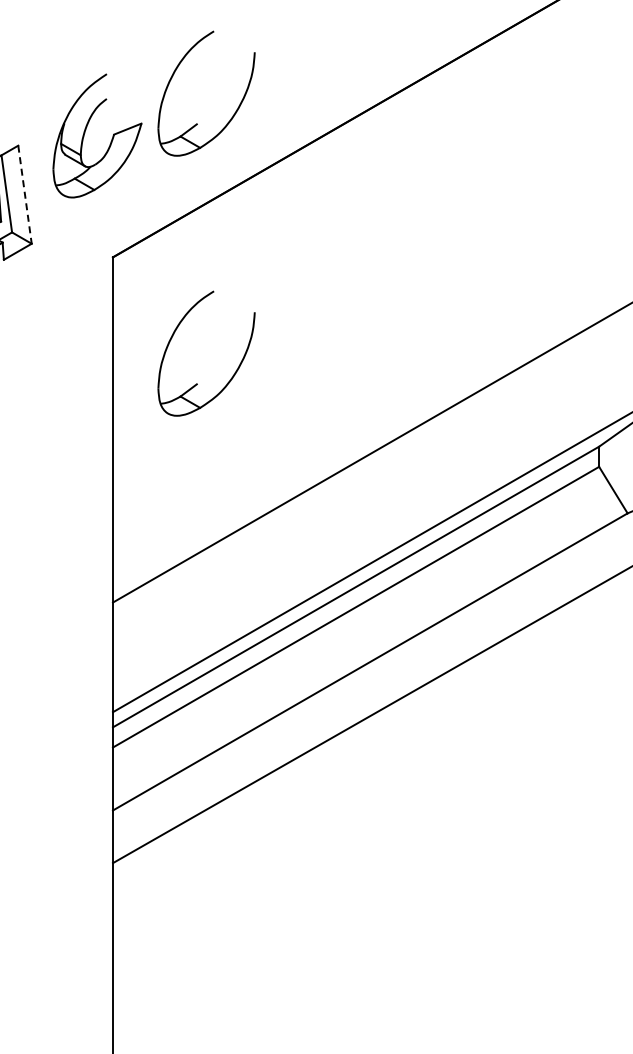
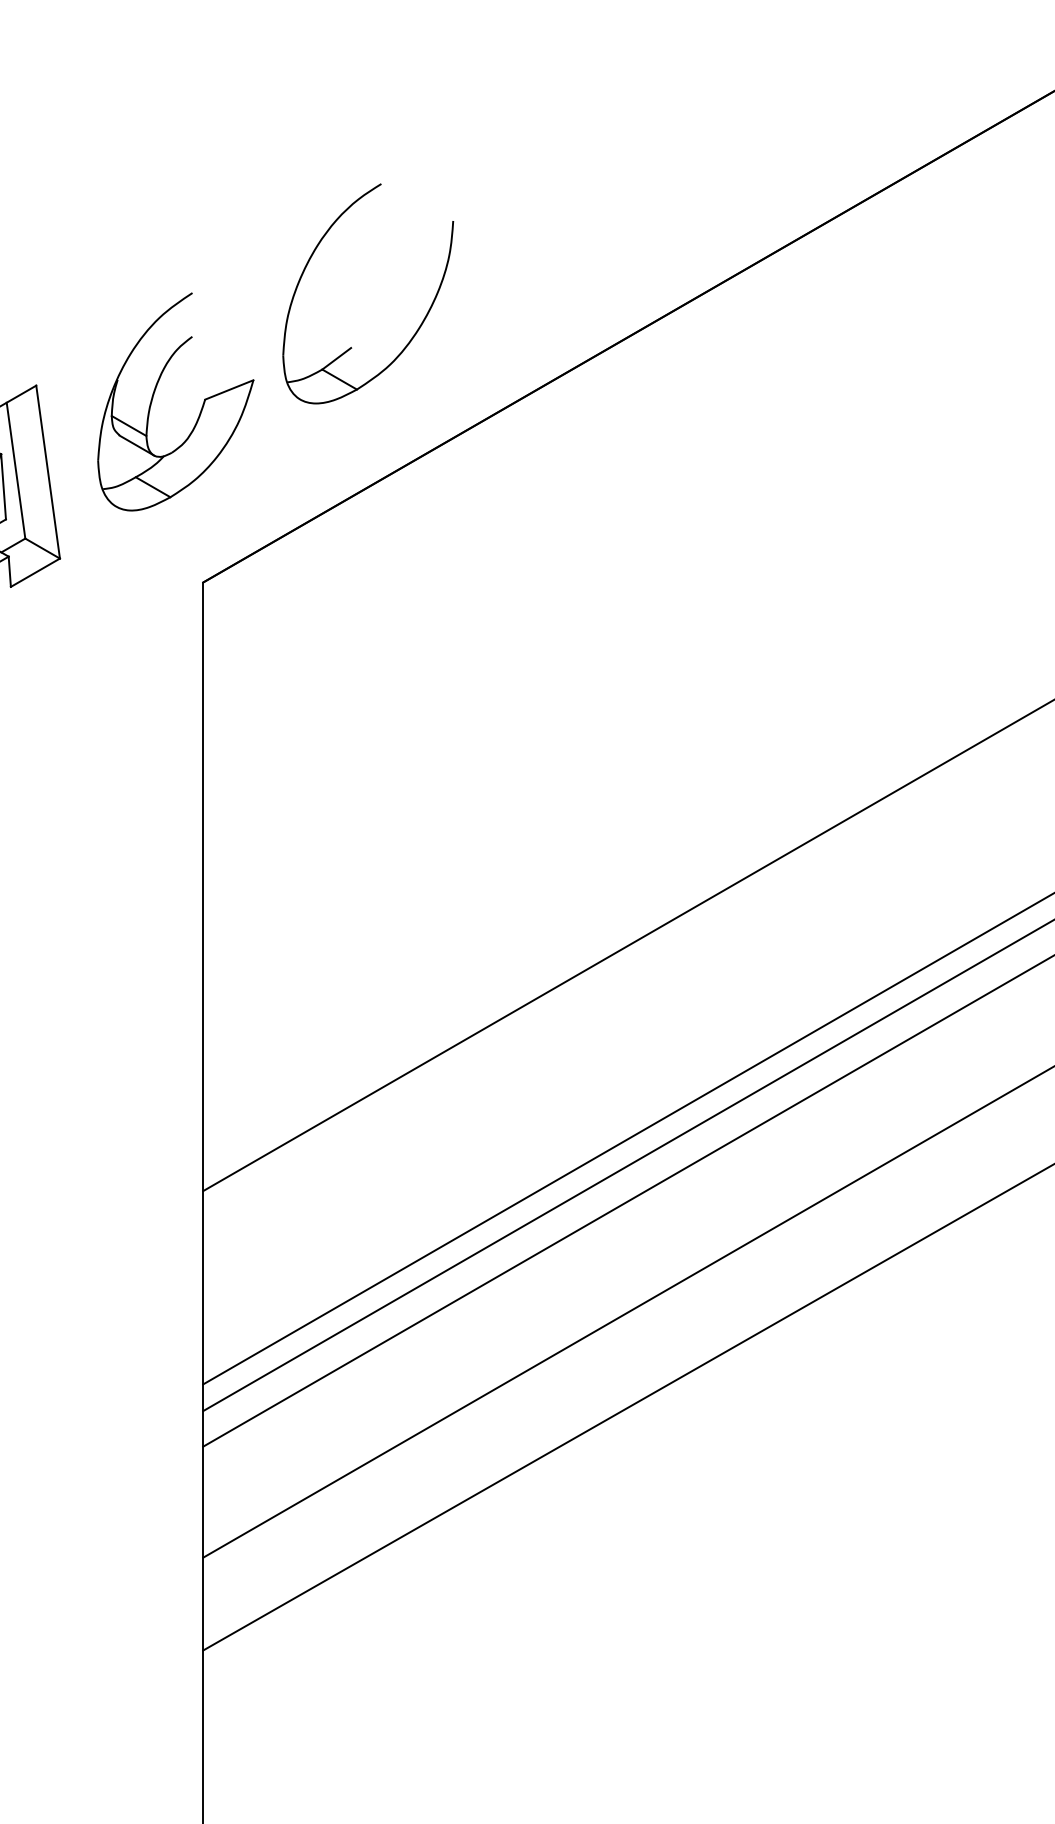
part: (86, 130) -> (156, 392), moved
line: (25, 194) -> (48, 471), dashed -> solid
part: (197, 383) -> (352, 804), removed

